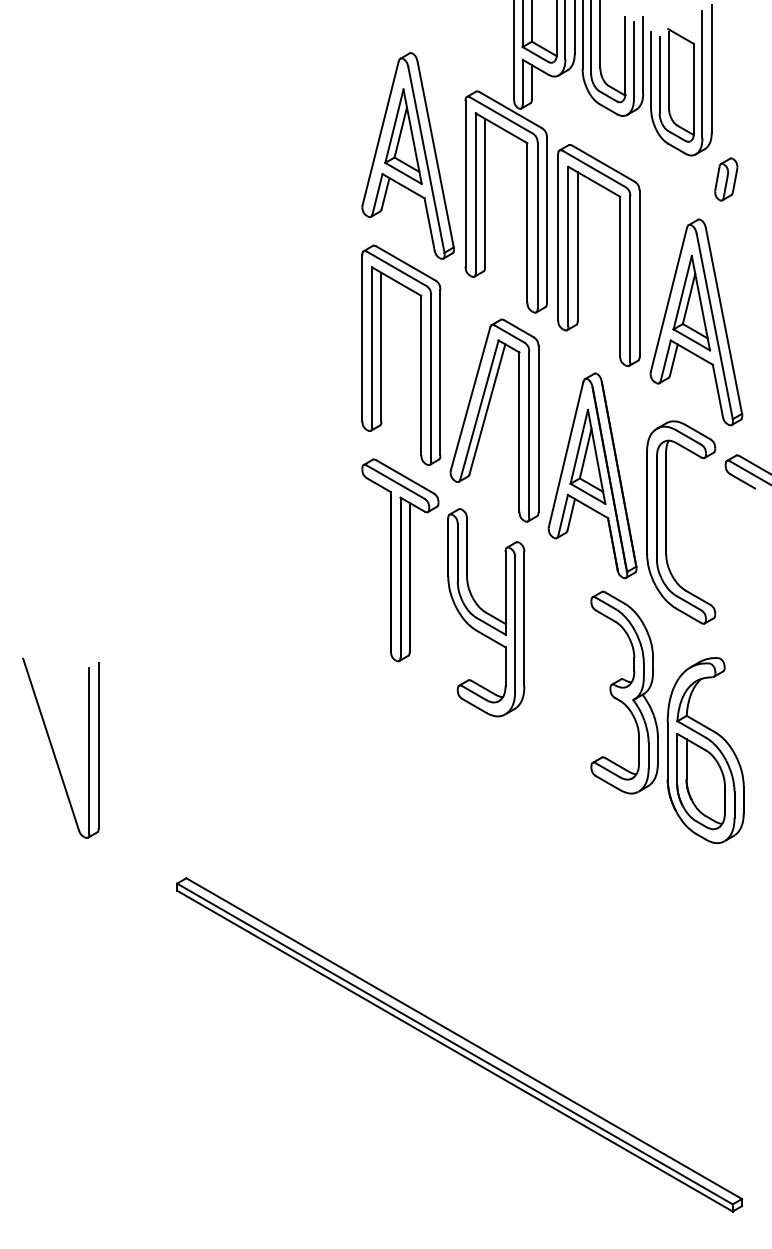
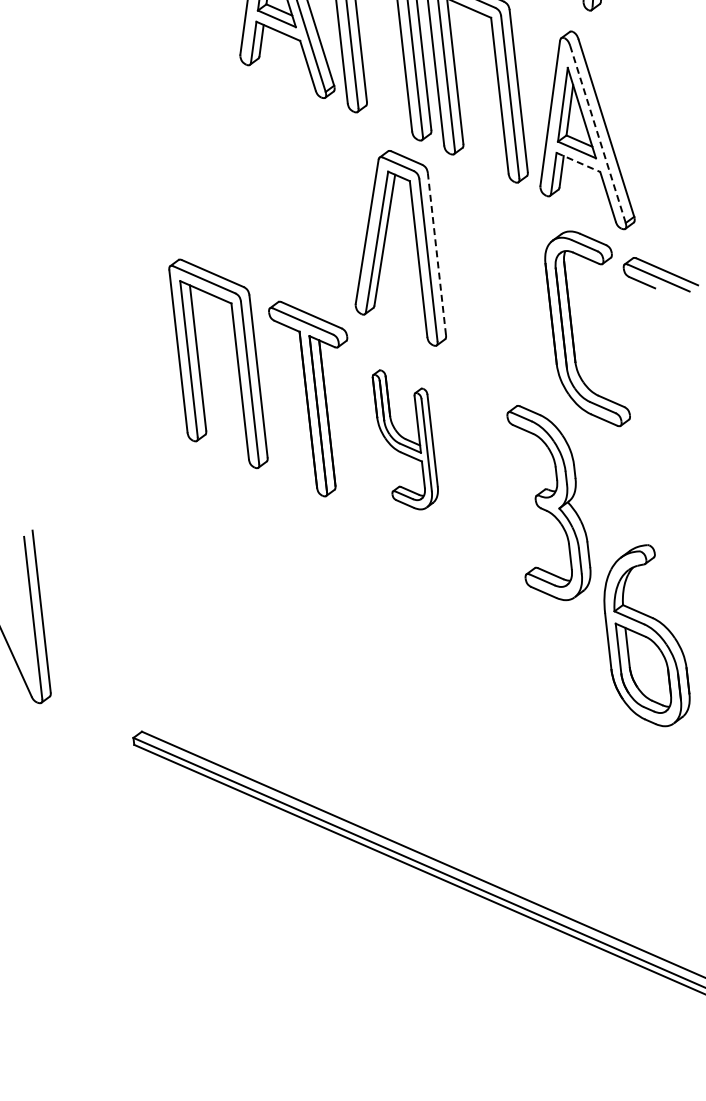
line: (714, 326) -> (597, 134), solid -> dashed
line: (692, 352) -> (579, 162), solid -> dashed
part: (420, 355) -> (237, 361), moved
line: (538, 429) -> (436, 254), solid -> dashed
part: (592, 475) -> (494, 293), removed
part: (486, 612) -> (406, 438), size x0.7
part: (705, 750) -> (645, 636), moved

